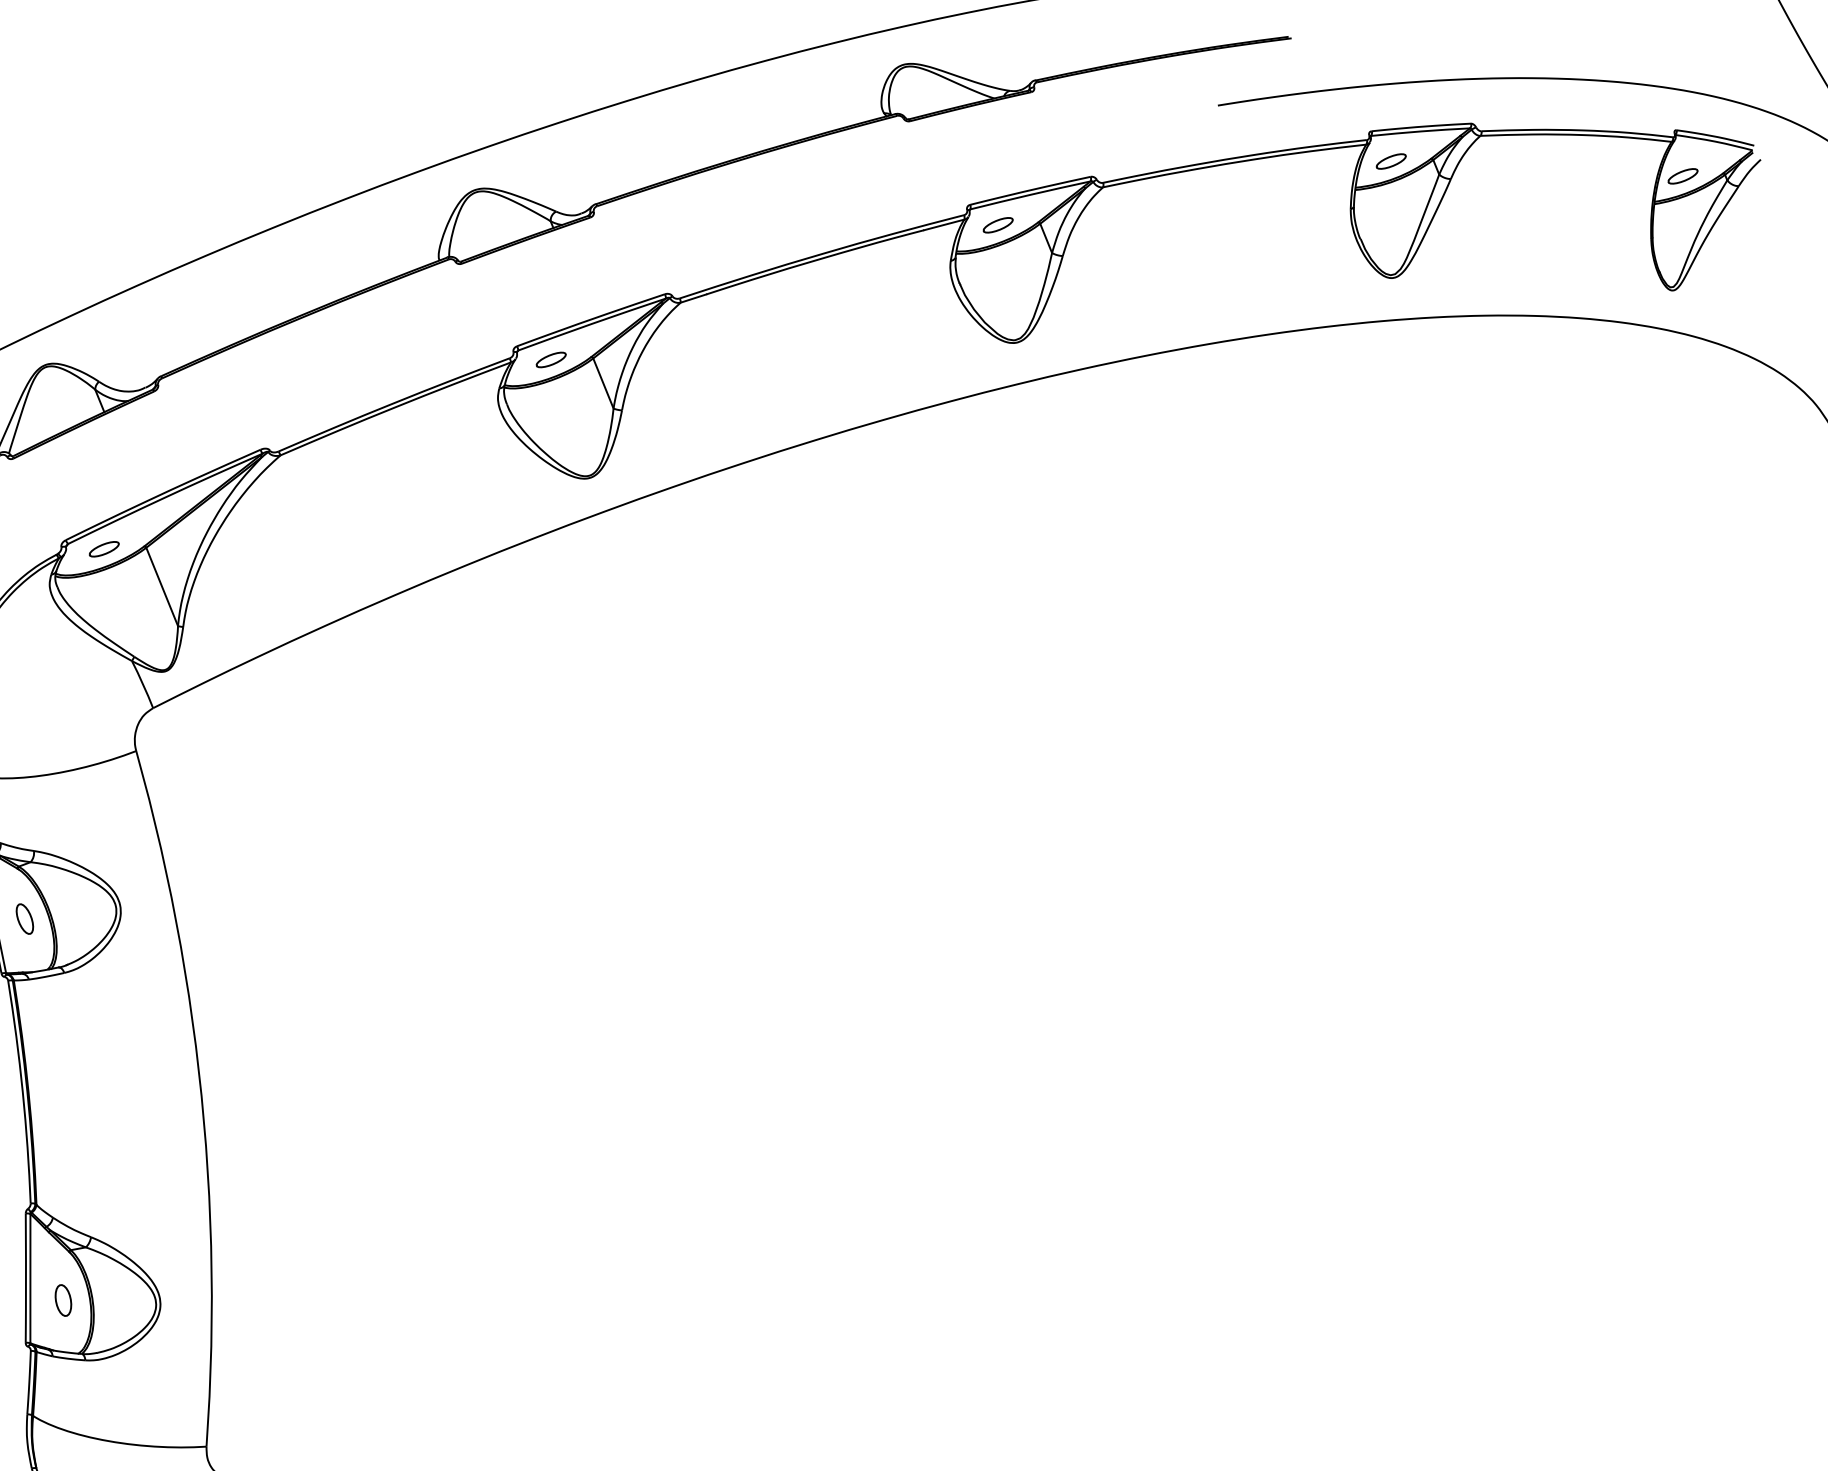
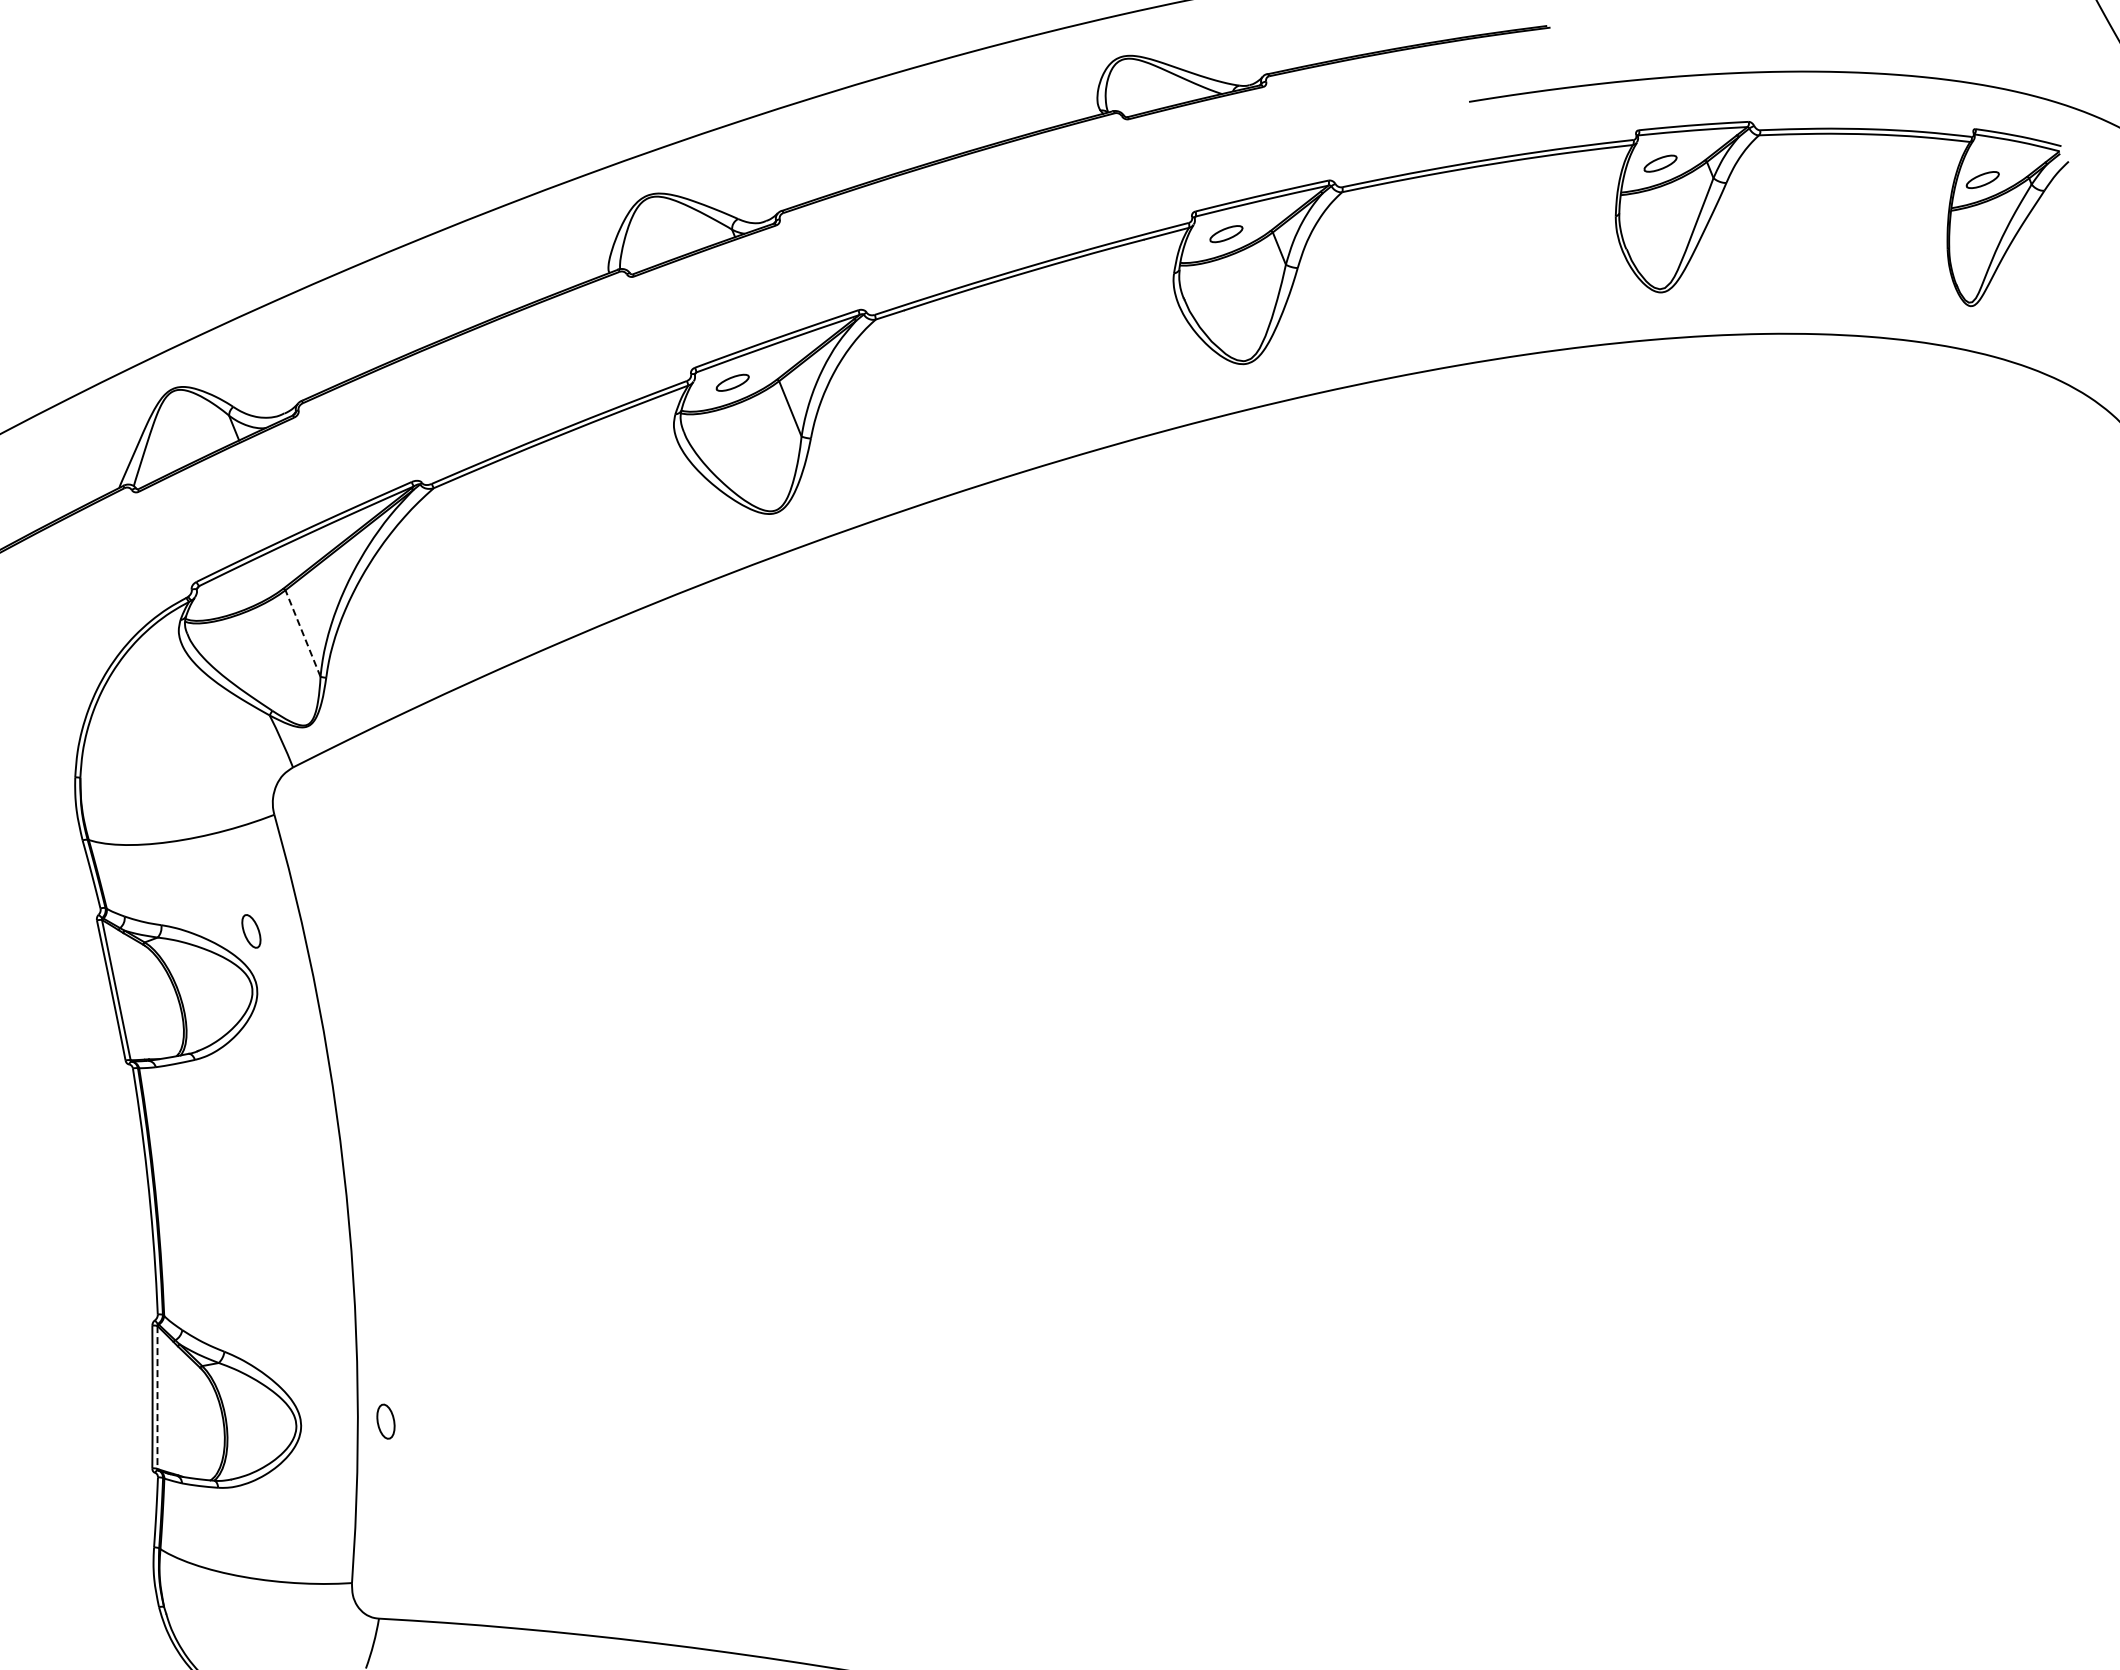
part: (104, 548) -> (239, 591), removed
line: (162, 586) -> (303, 633), solid -> dashed
part: (24, 919) -> (251, 931), moved
line: (30, 1279) -> (157, 1398), solid -> dashed
part: (63, 1300) -> (385, 1421), moved

